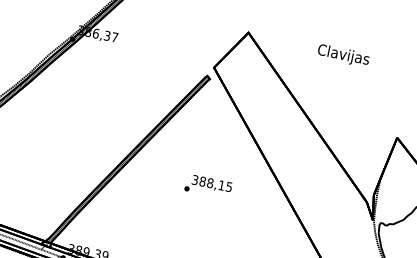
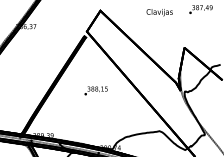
text: (343, 55) -> (159, 12), moved

